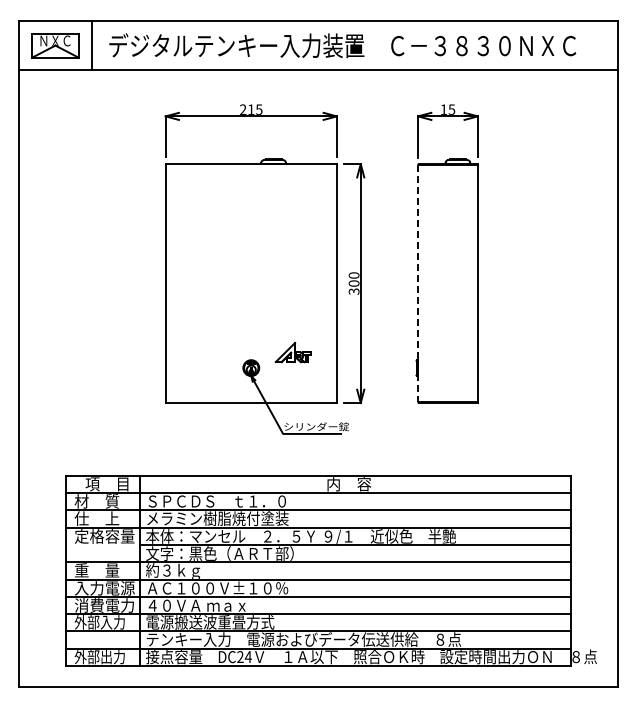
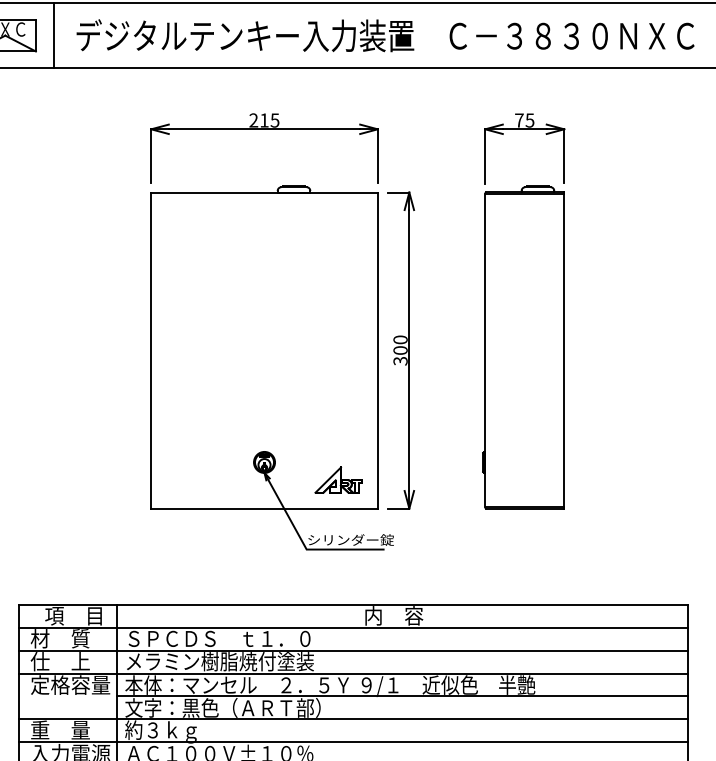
text: (443, 109) -> (518, 120), 15 -> 75
line: (418, 283) -> (485, 350), dashed -> solid
part: (292, 352) -> (337, 480), moved

